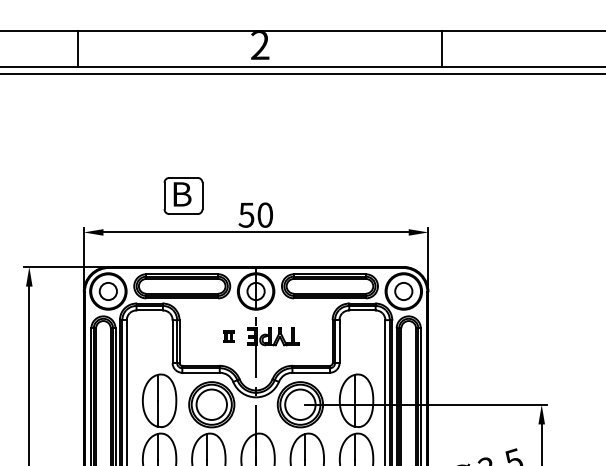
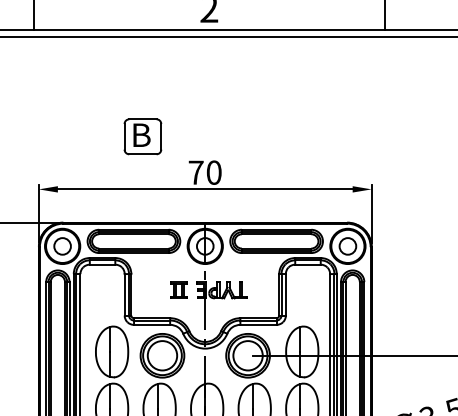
part: (183, 195) -> (142, 136), moved
text: (246, 214) -> (196, 172), 50 -> 70
part: (228, 336) -> (178, 289), size x1.67

